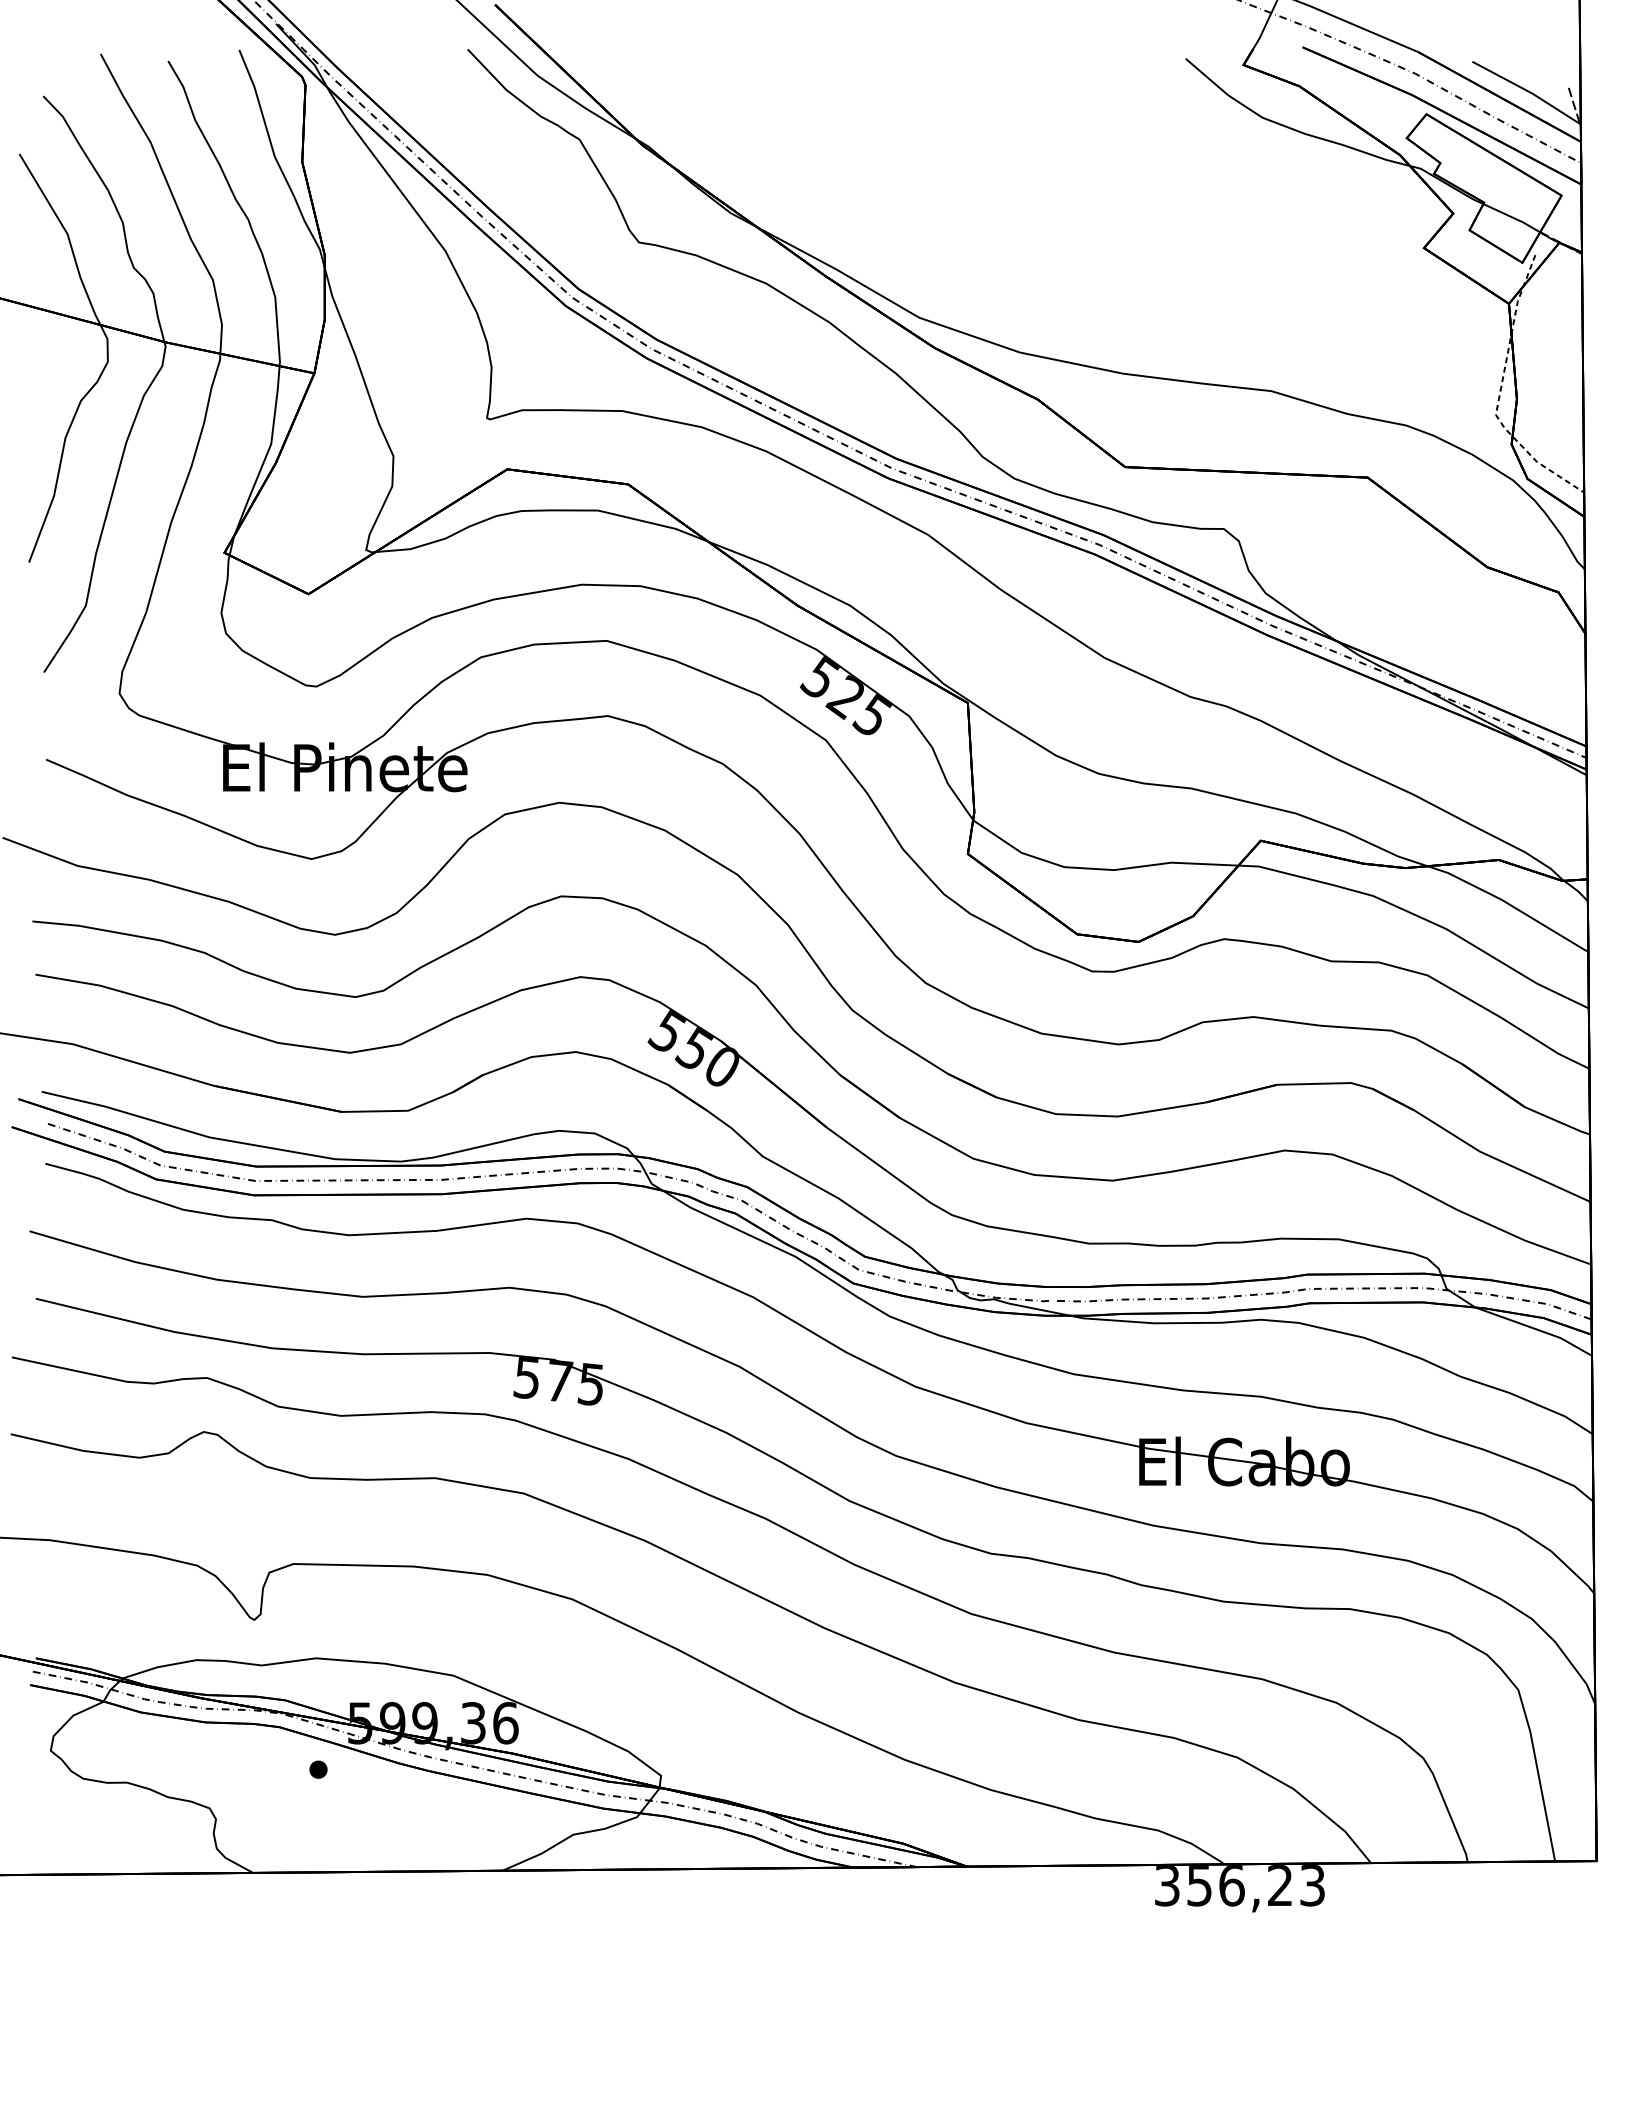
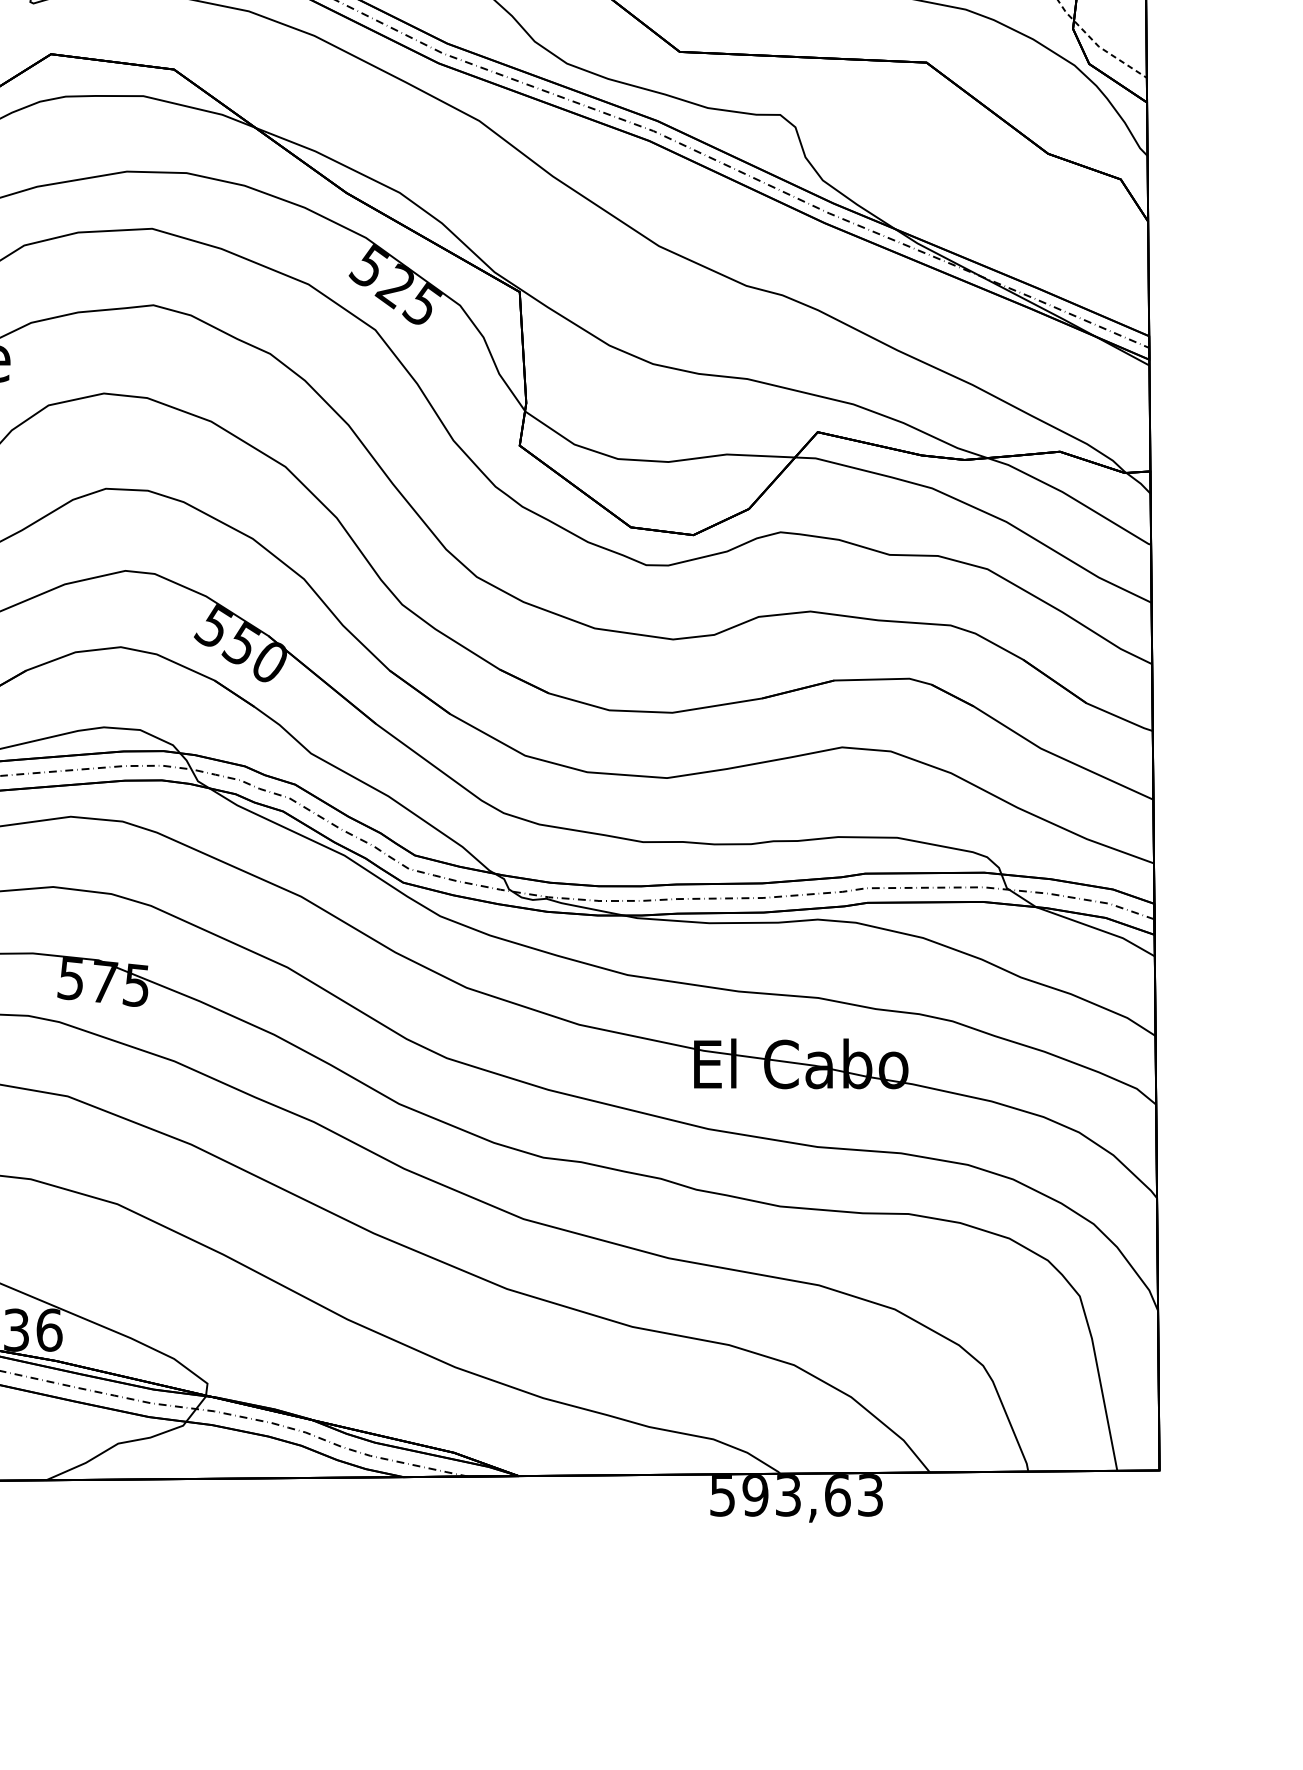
text: (1224, 1885) -> (780, 1495), 356,23 -> 593,63

